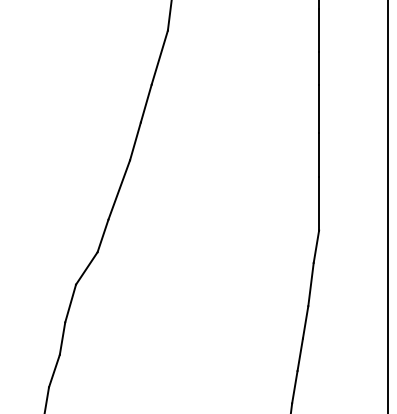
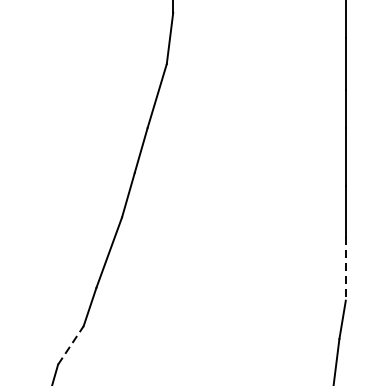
line: (319, 203) -> (346, 268), solid -> dashed
line: (87, 267) -> (71, 344), solid -> dashed

